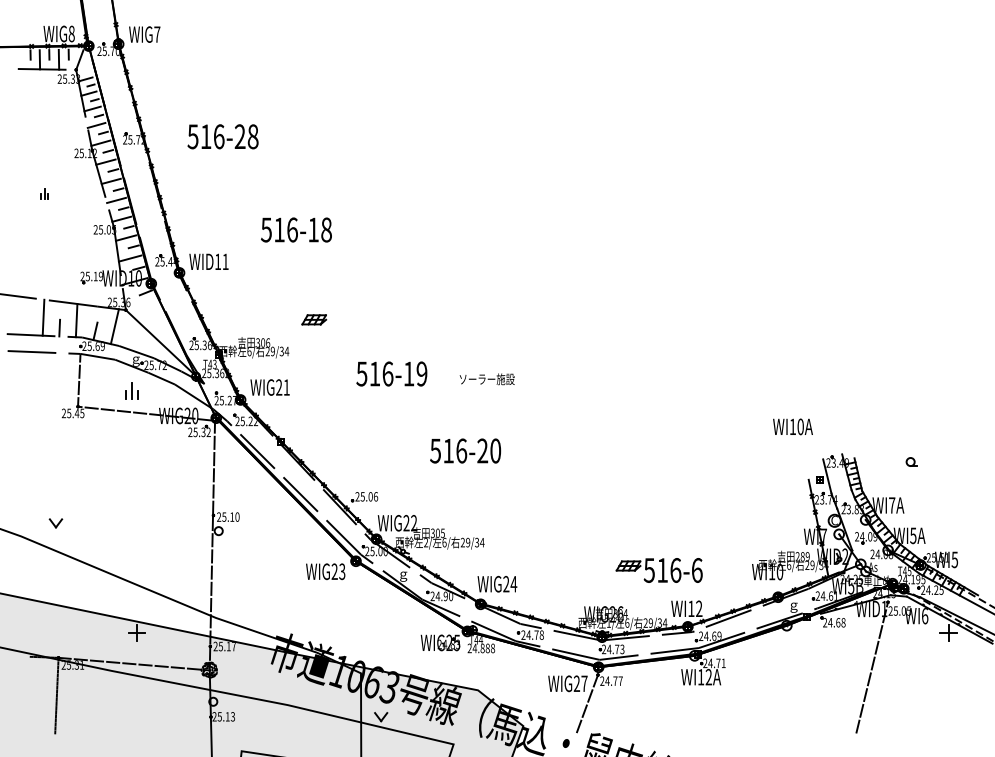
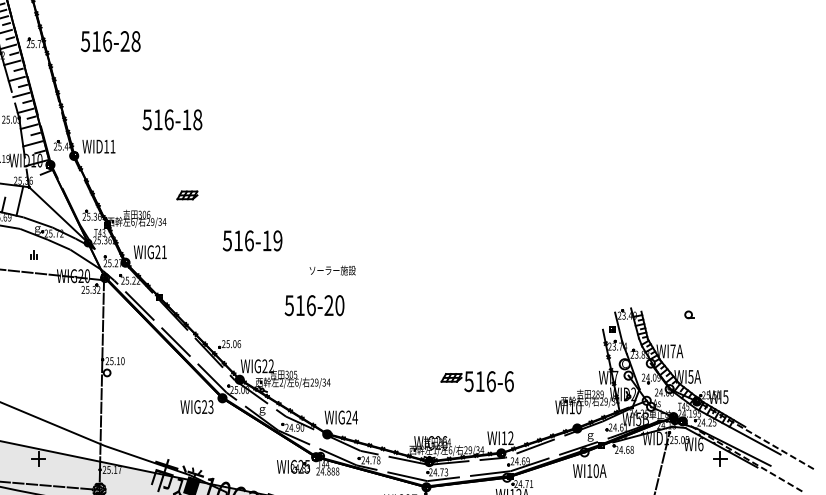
text: (486, 379) -> (332, 270), moved
part: (132, 390) -> (34, 254), size x0.62
text: (792, 426) -> (589, 470), moved
part: (658, 570) -> (476, 381), moved

